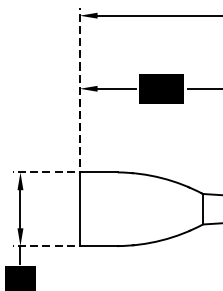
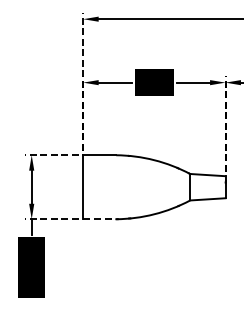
line: (99, 246) -> (100, 219), solid -> dashed

